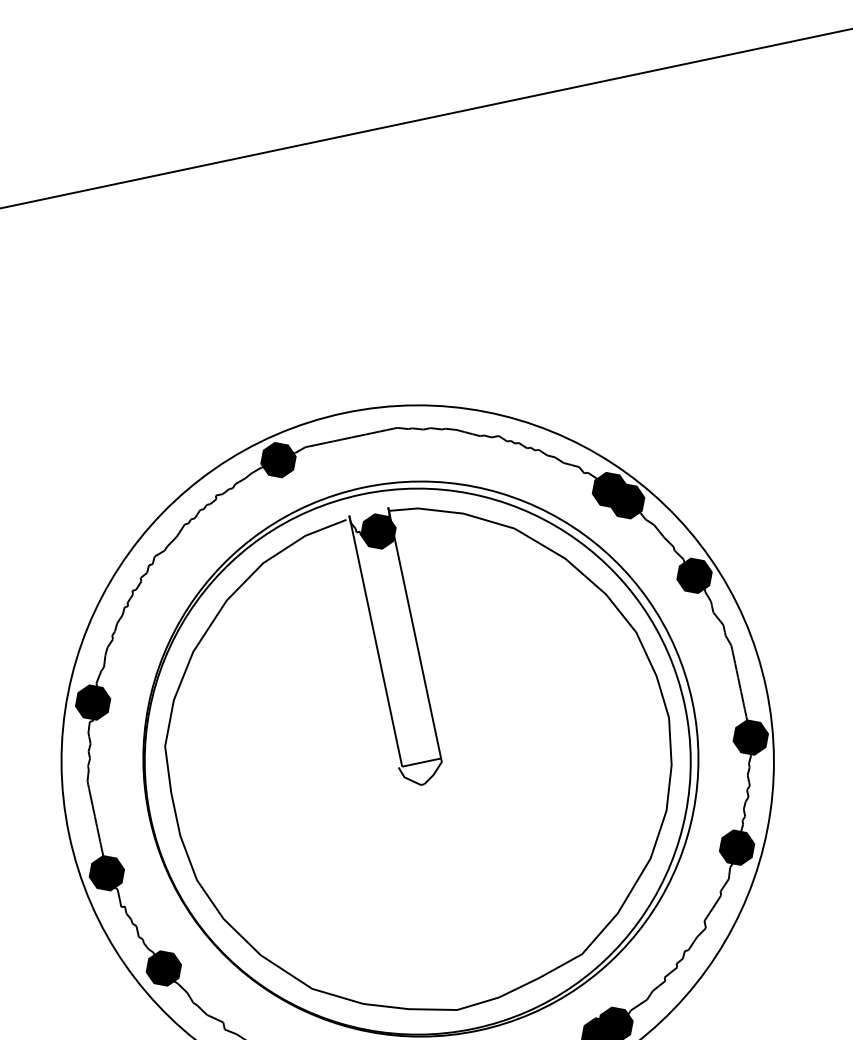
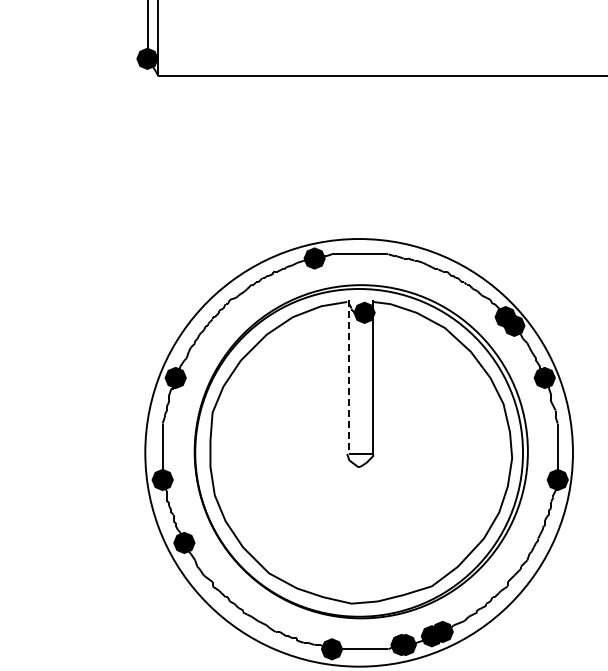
line: (376, 642) -> (349, 377), solid -> dashed
fill: (735, 847) -> (535, 542), removed

